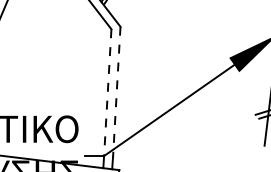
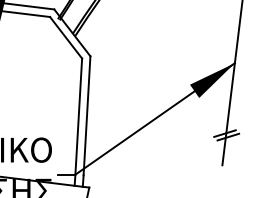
line: (117, 91) -> (87, 115), dashed -> solid
line: (107, 93) -> (78, 117), dashed -> solid

